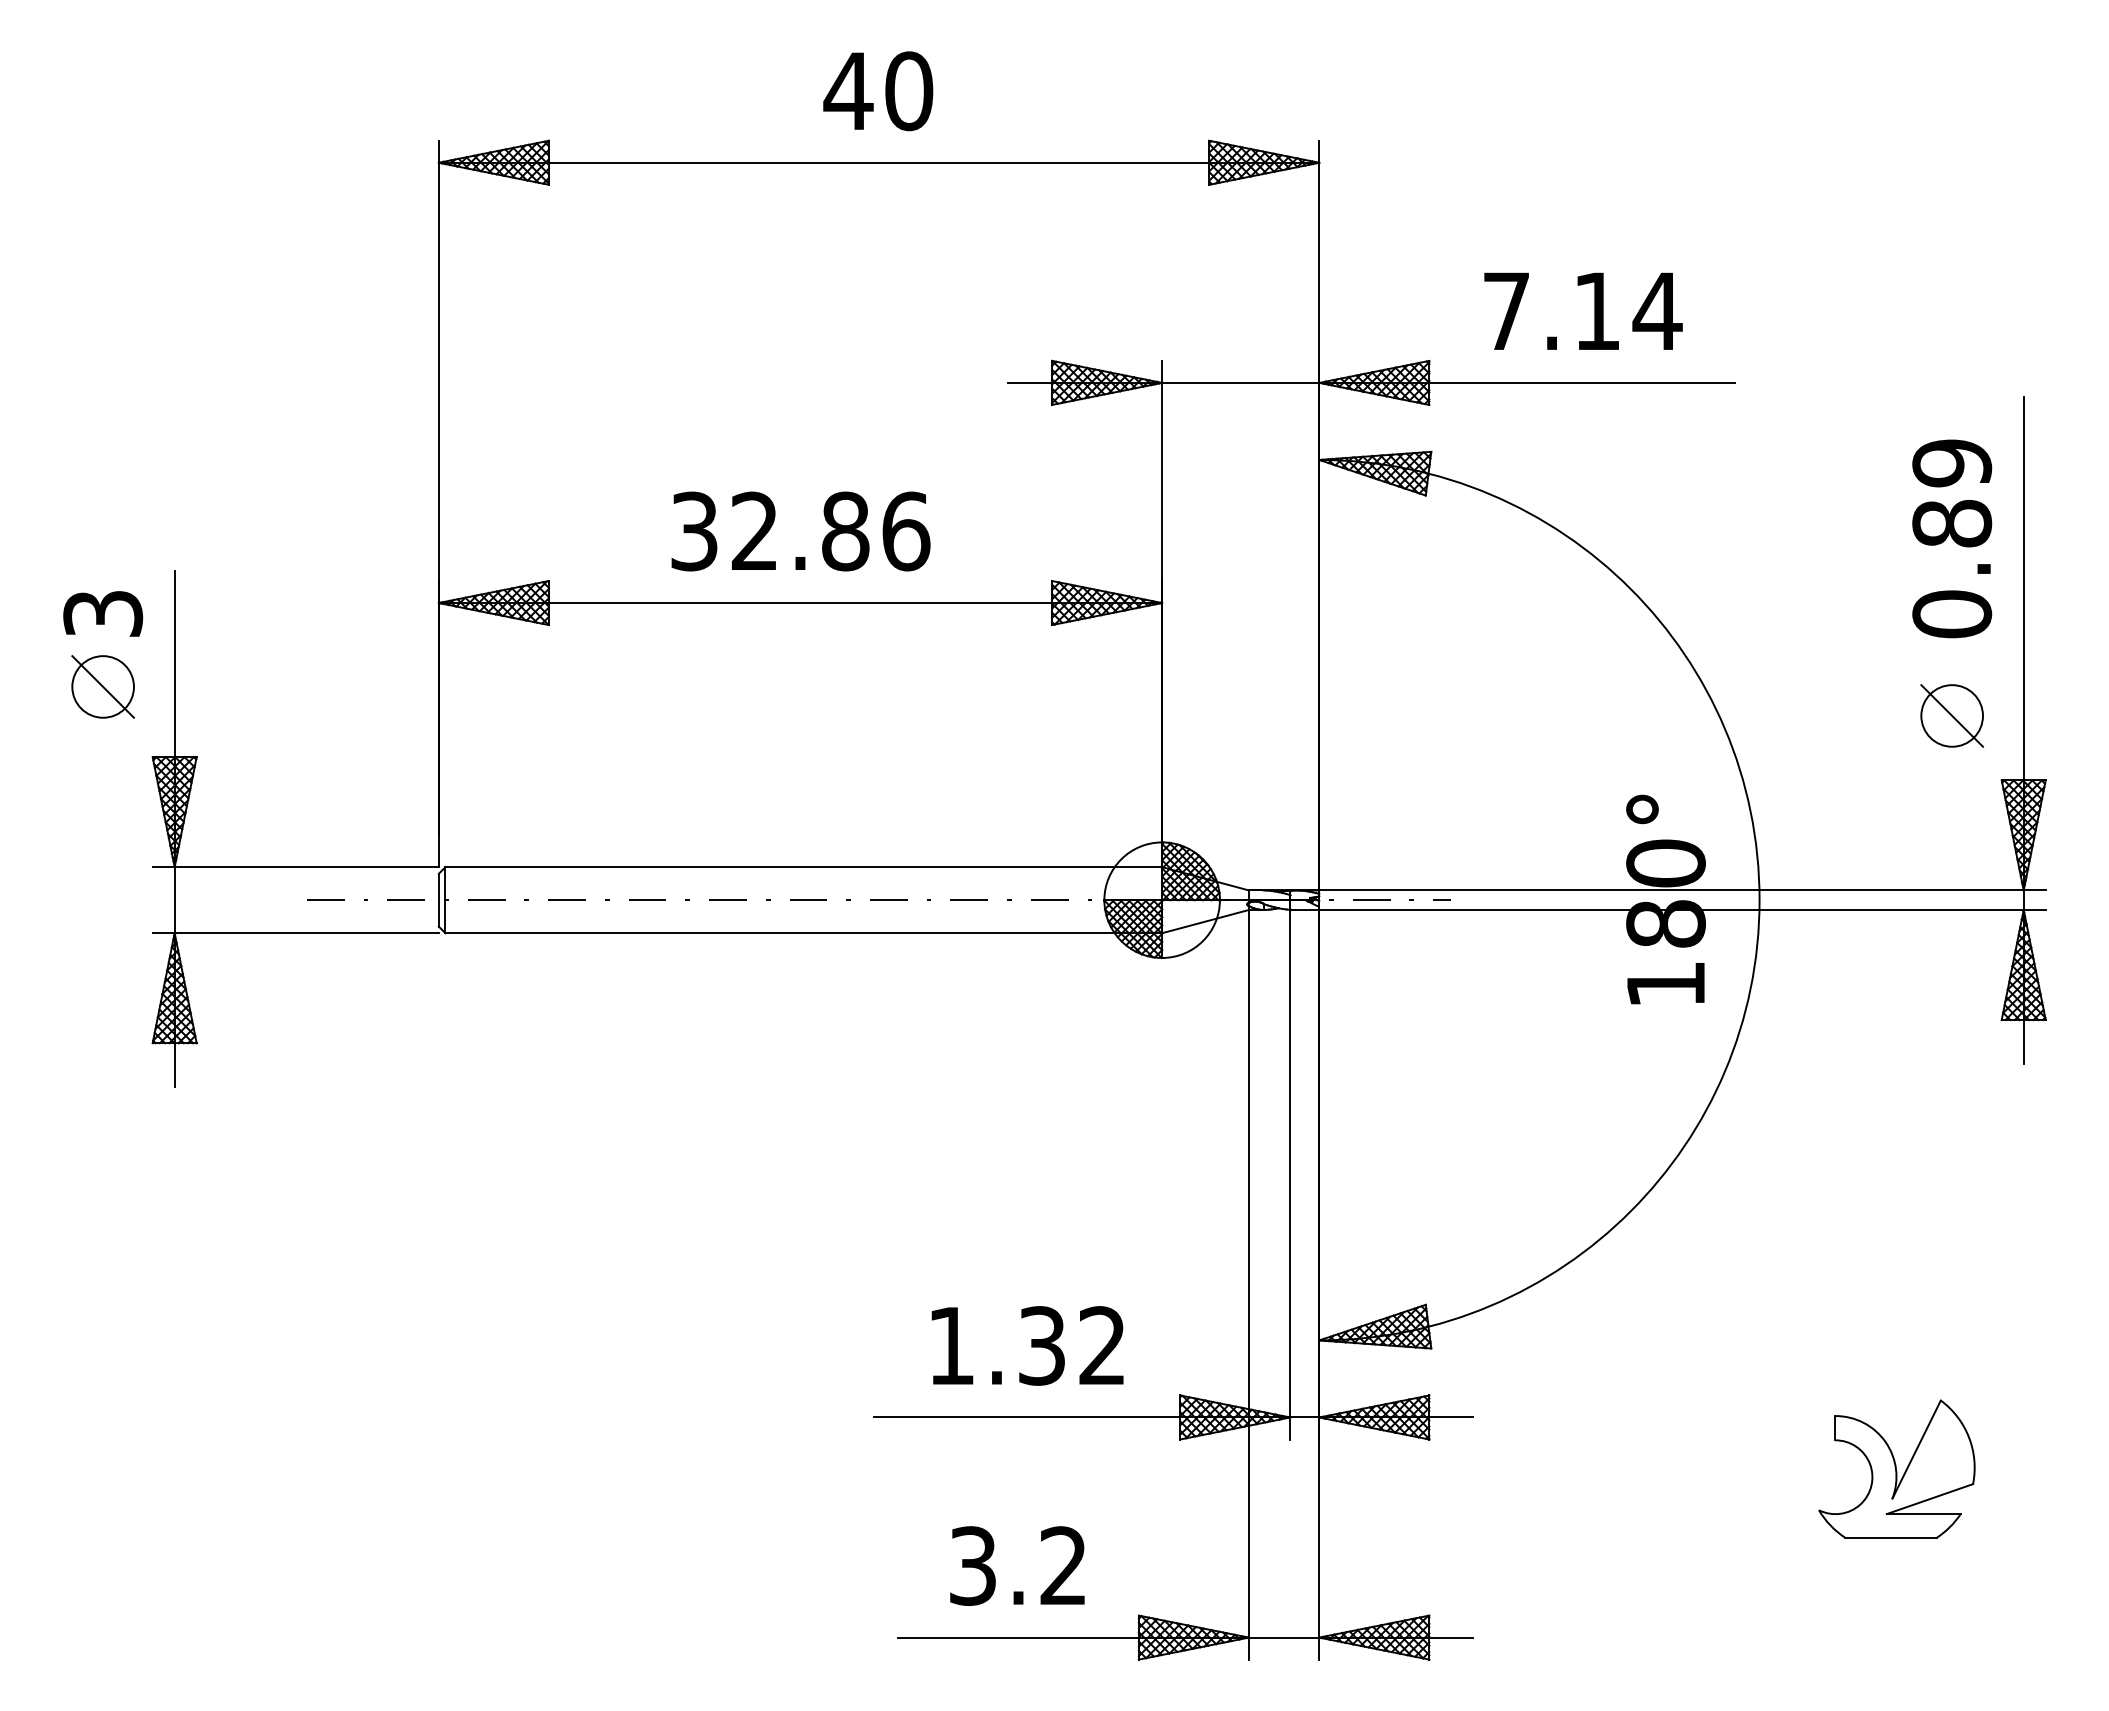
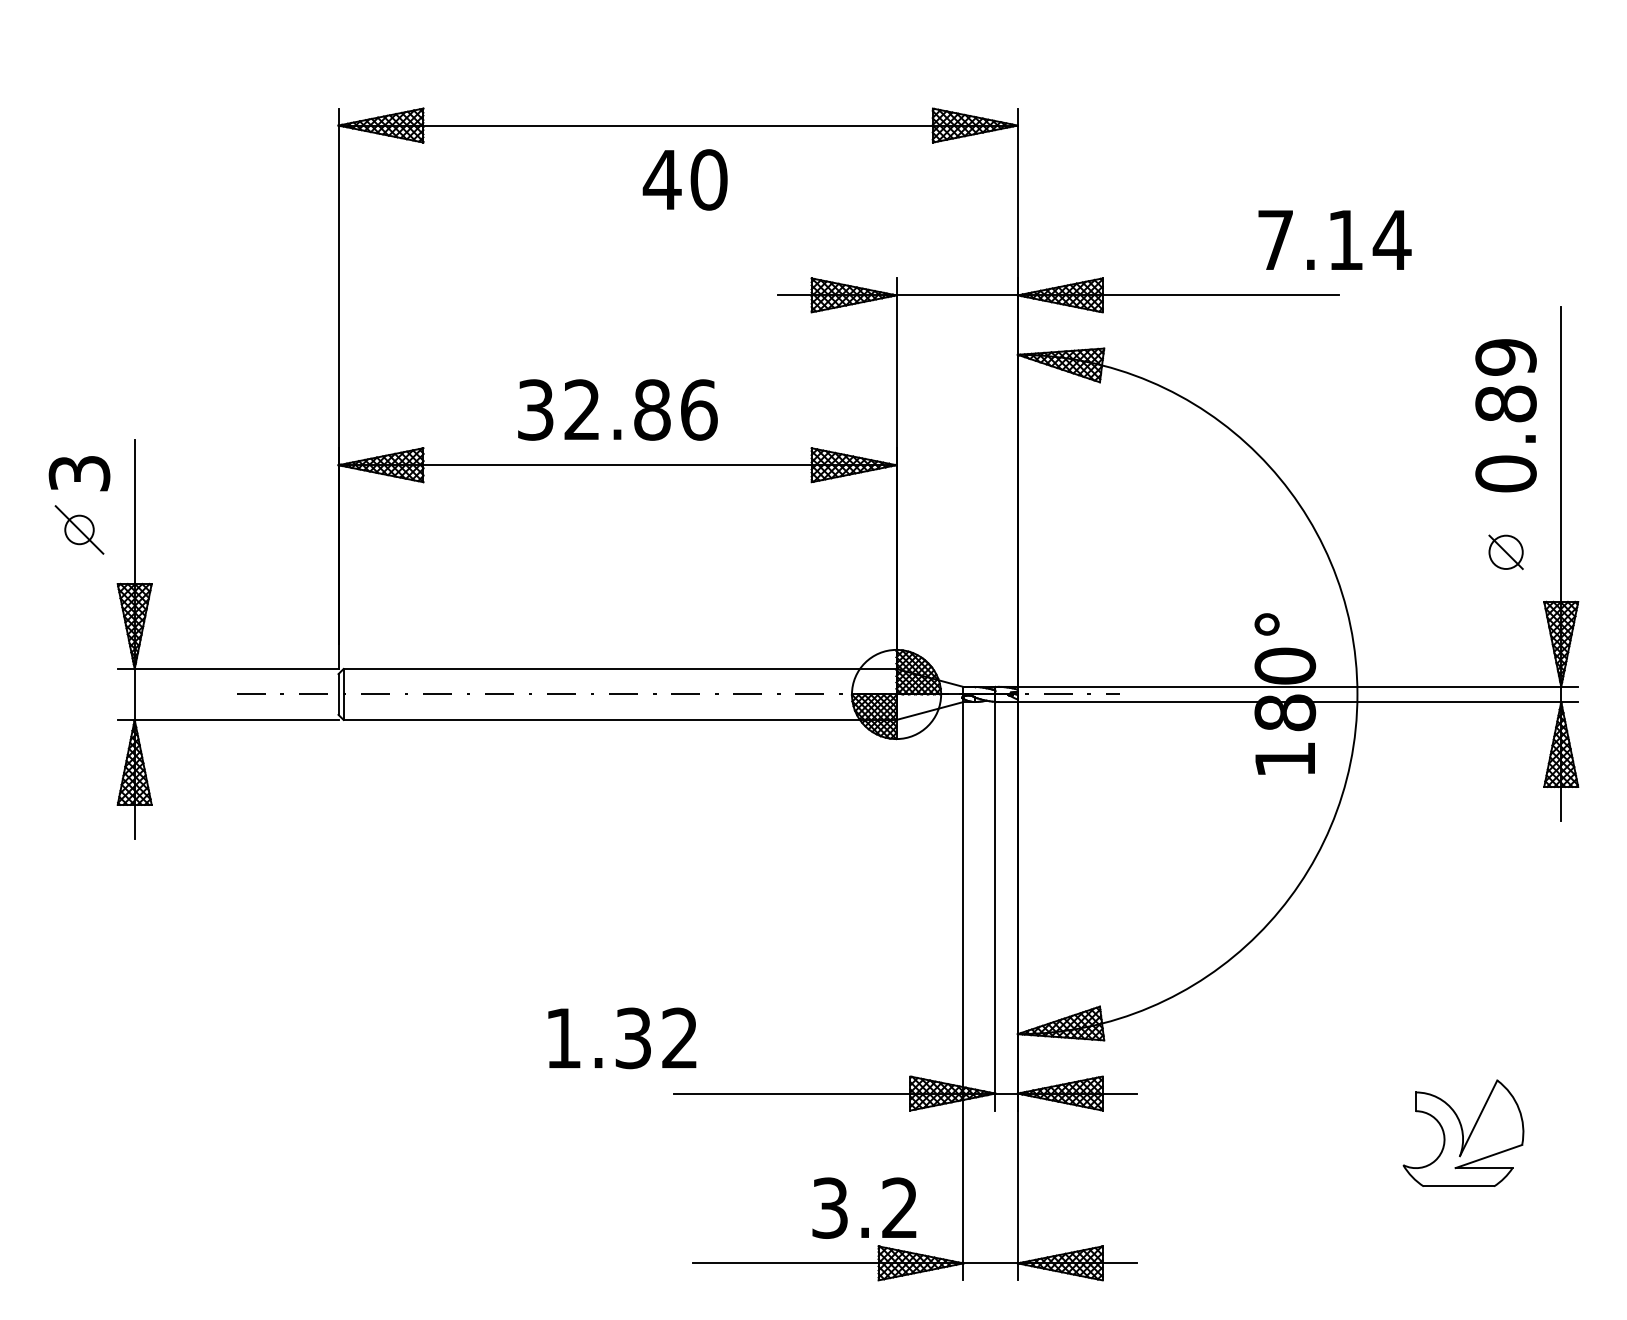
text: (878, 91) -> (685, 180), moved
text: (1583, 310) -> (1335, 239), moved
circle: (102, 686) -> (79, 529), size x0.6
part: (1952, 715) -> (1506, 551), size x0.7
text: (1027, 1345) -> (622, 1038), moved
text: (1017, 1565) -> (864, 1207), moved

